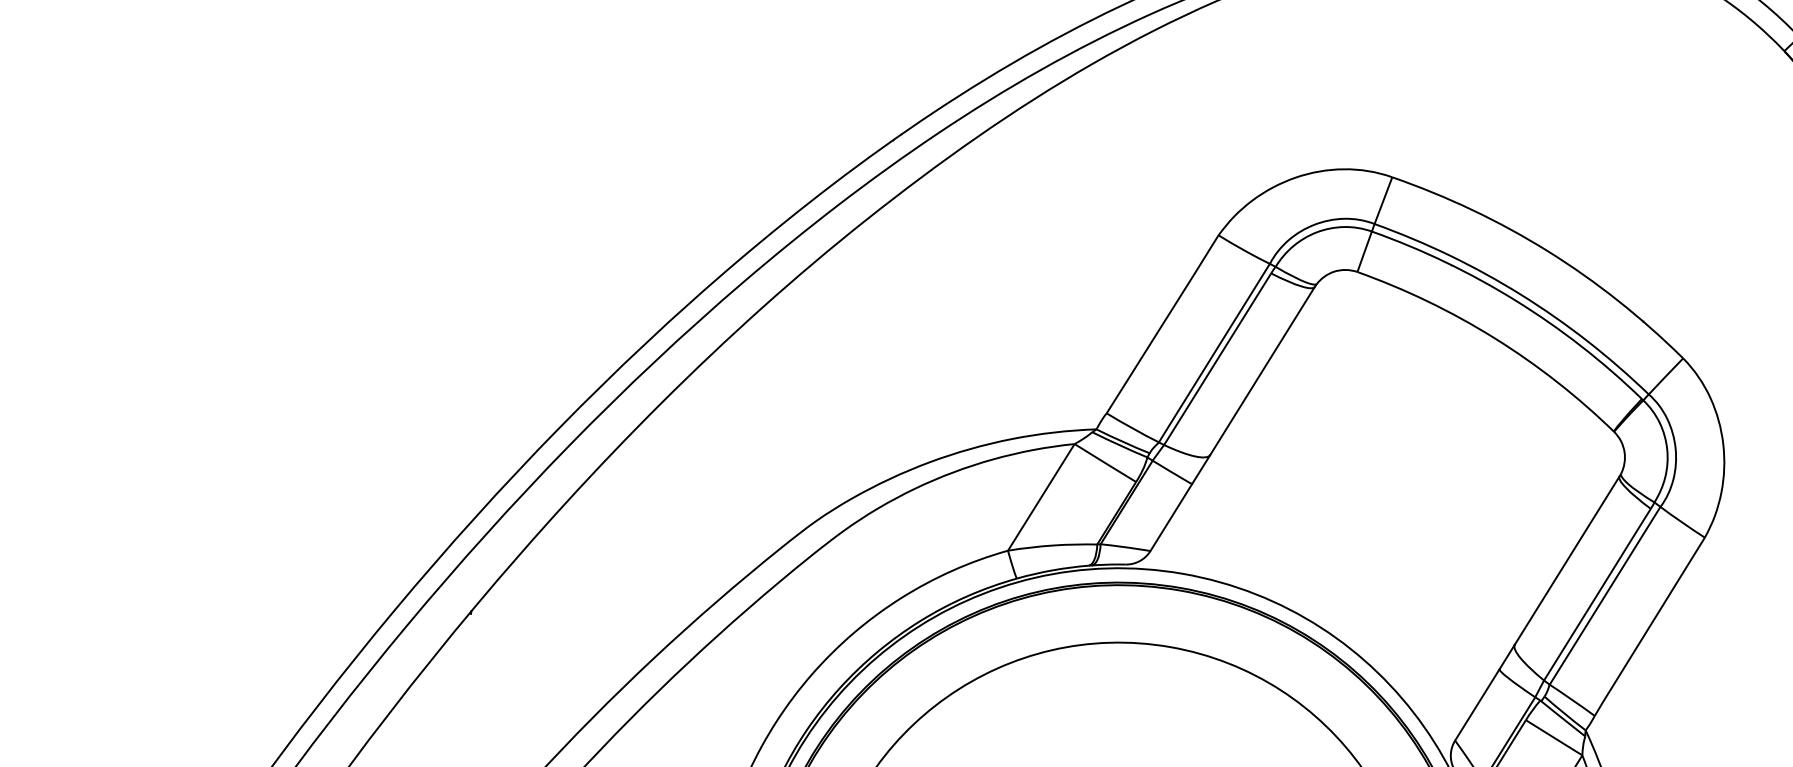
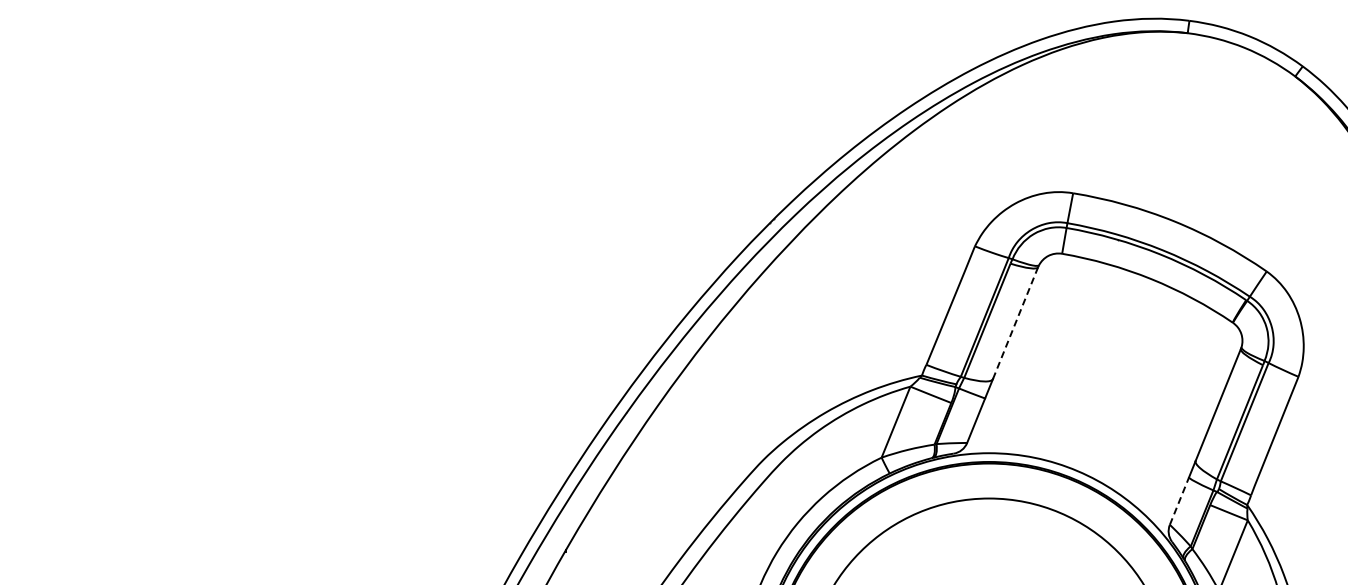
line: (1262, 371) -> (1015, 323), solid -> dashed
line: (1477, 705) -> (1179, 501), solid -> dashed

